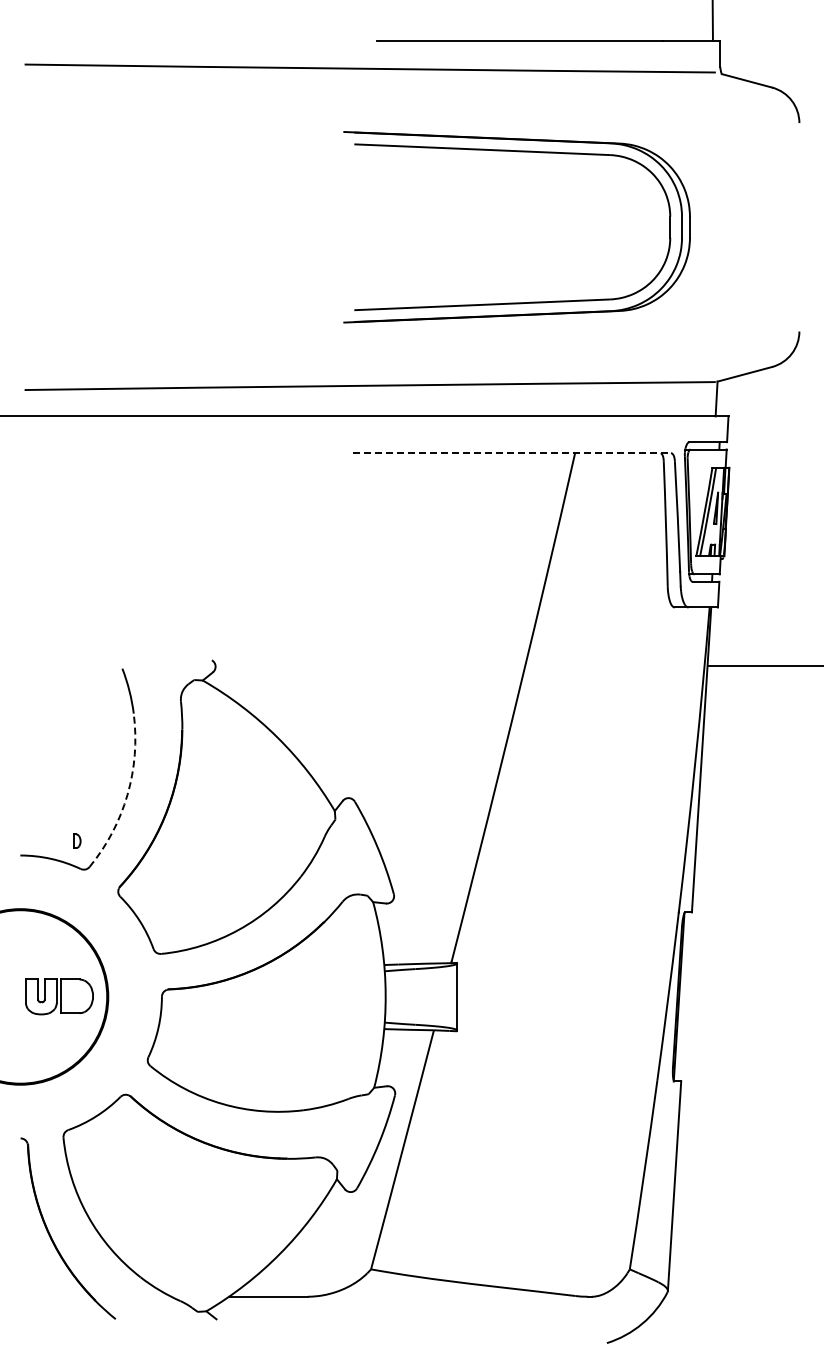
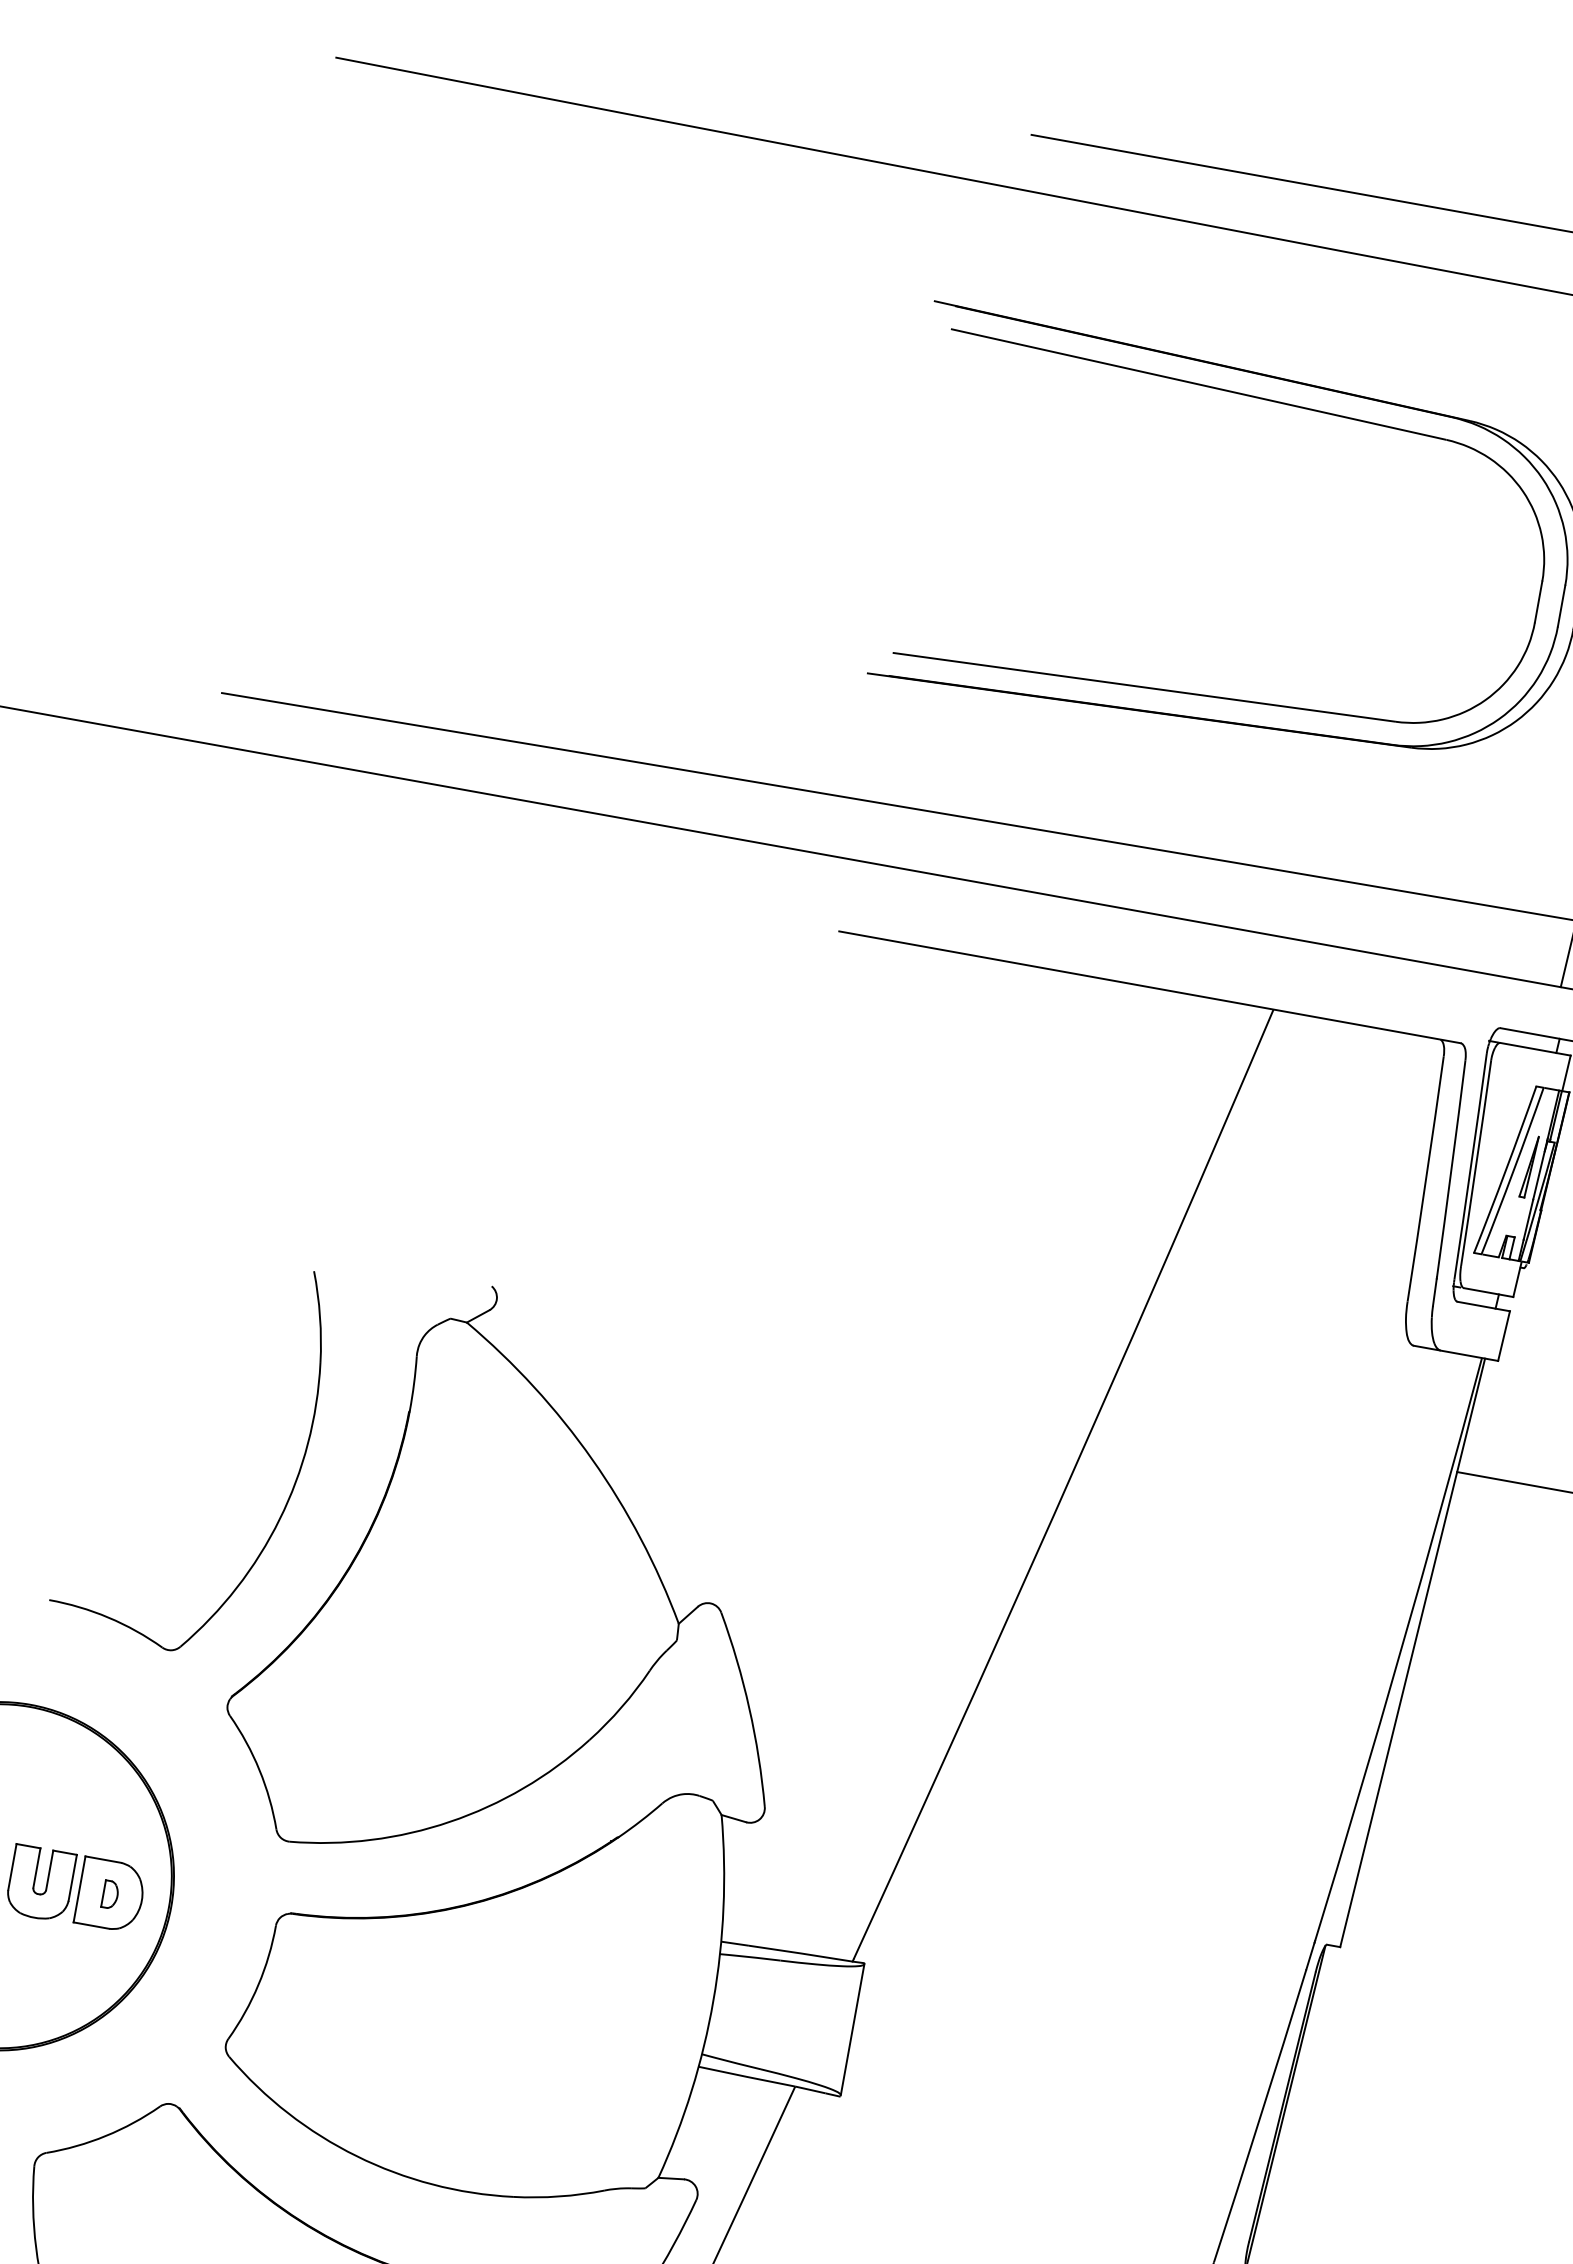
line: (512, 453) -> (1151, 988), dashed -> solid
arc: (127, 794) -> (279, 1518), dashed -> solid
part: (77, 840) -> (111, 1893), moved

